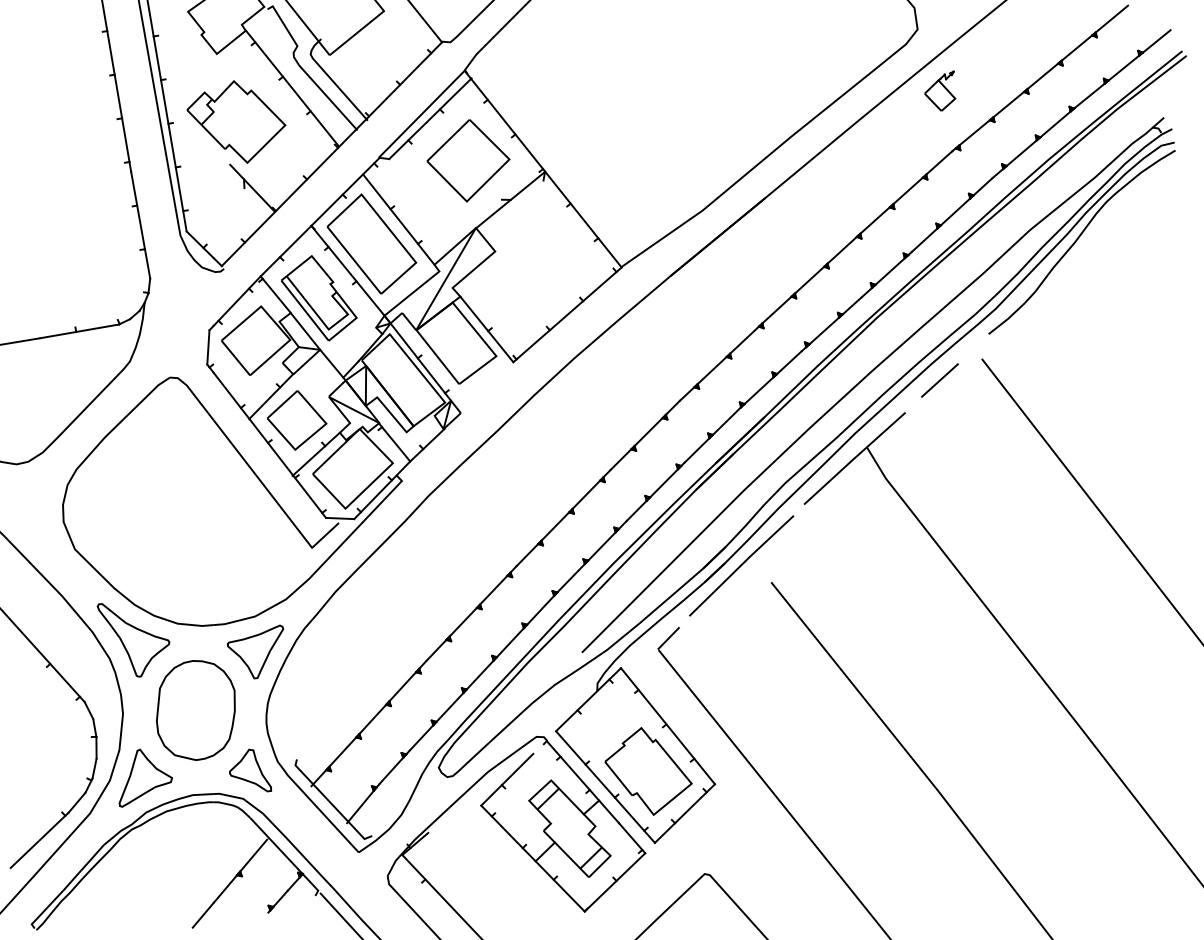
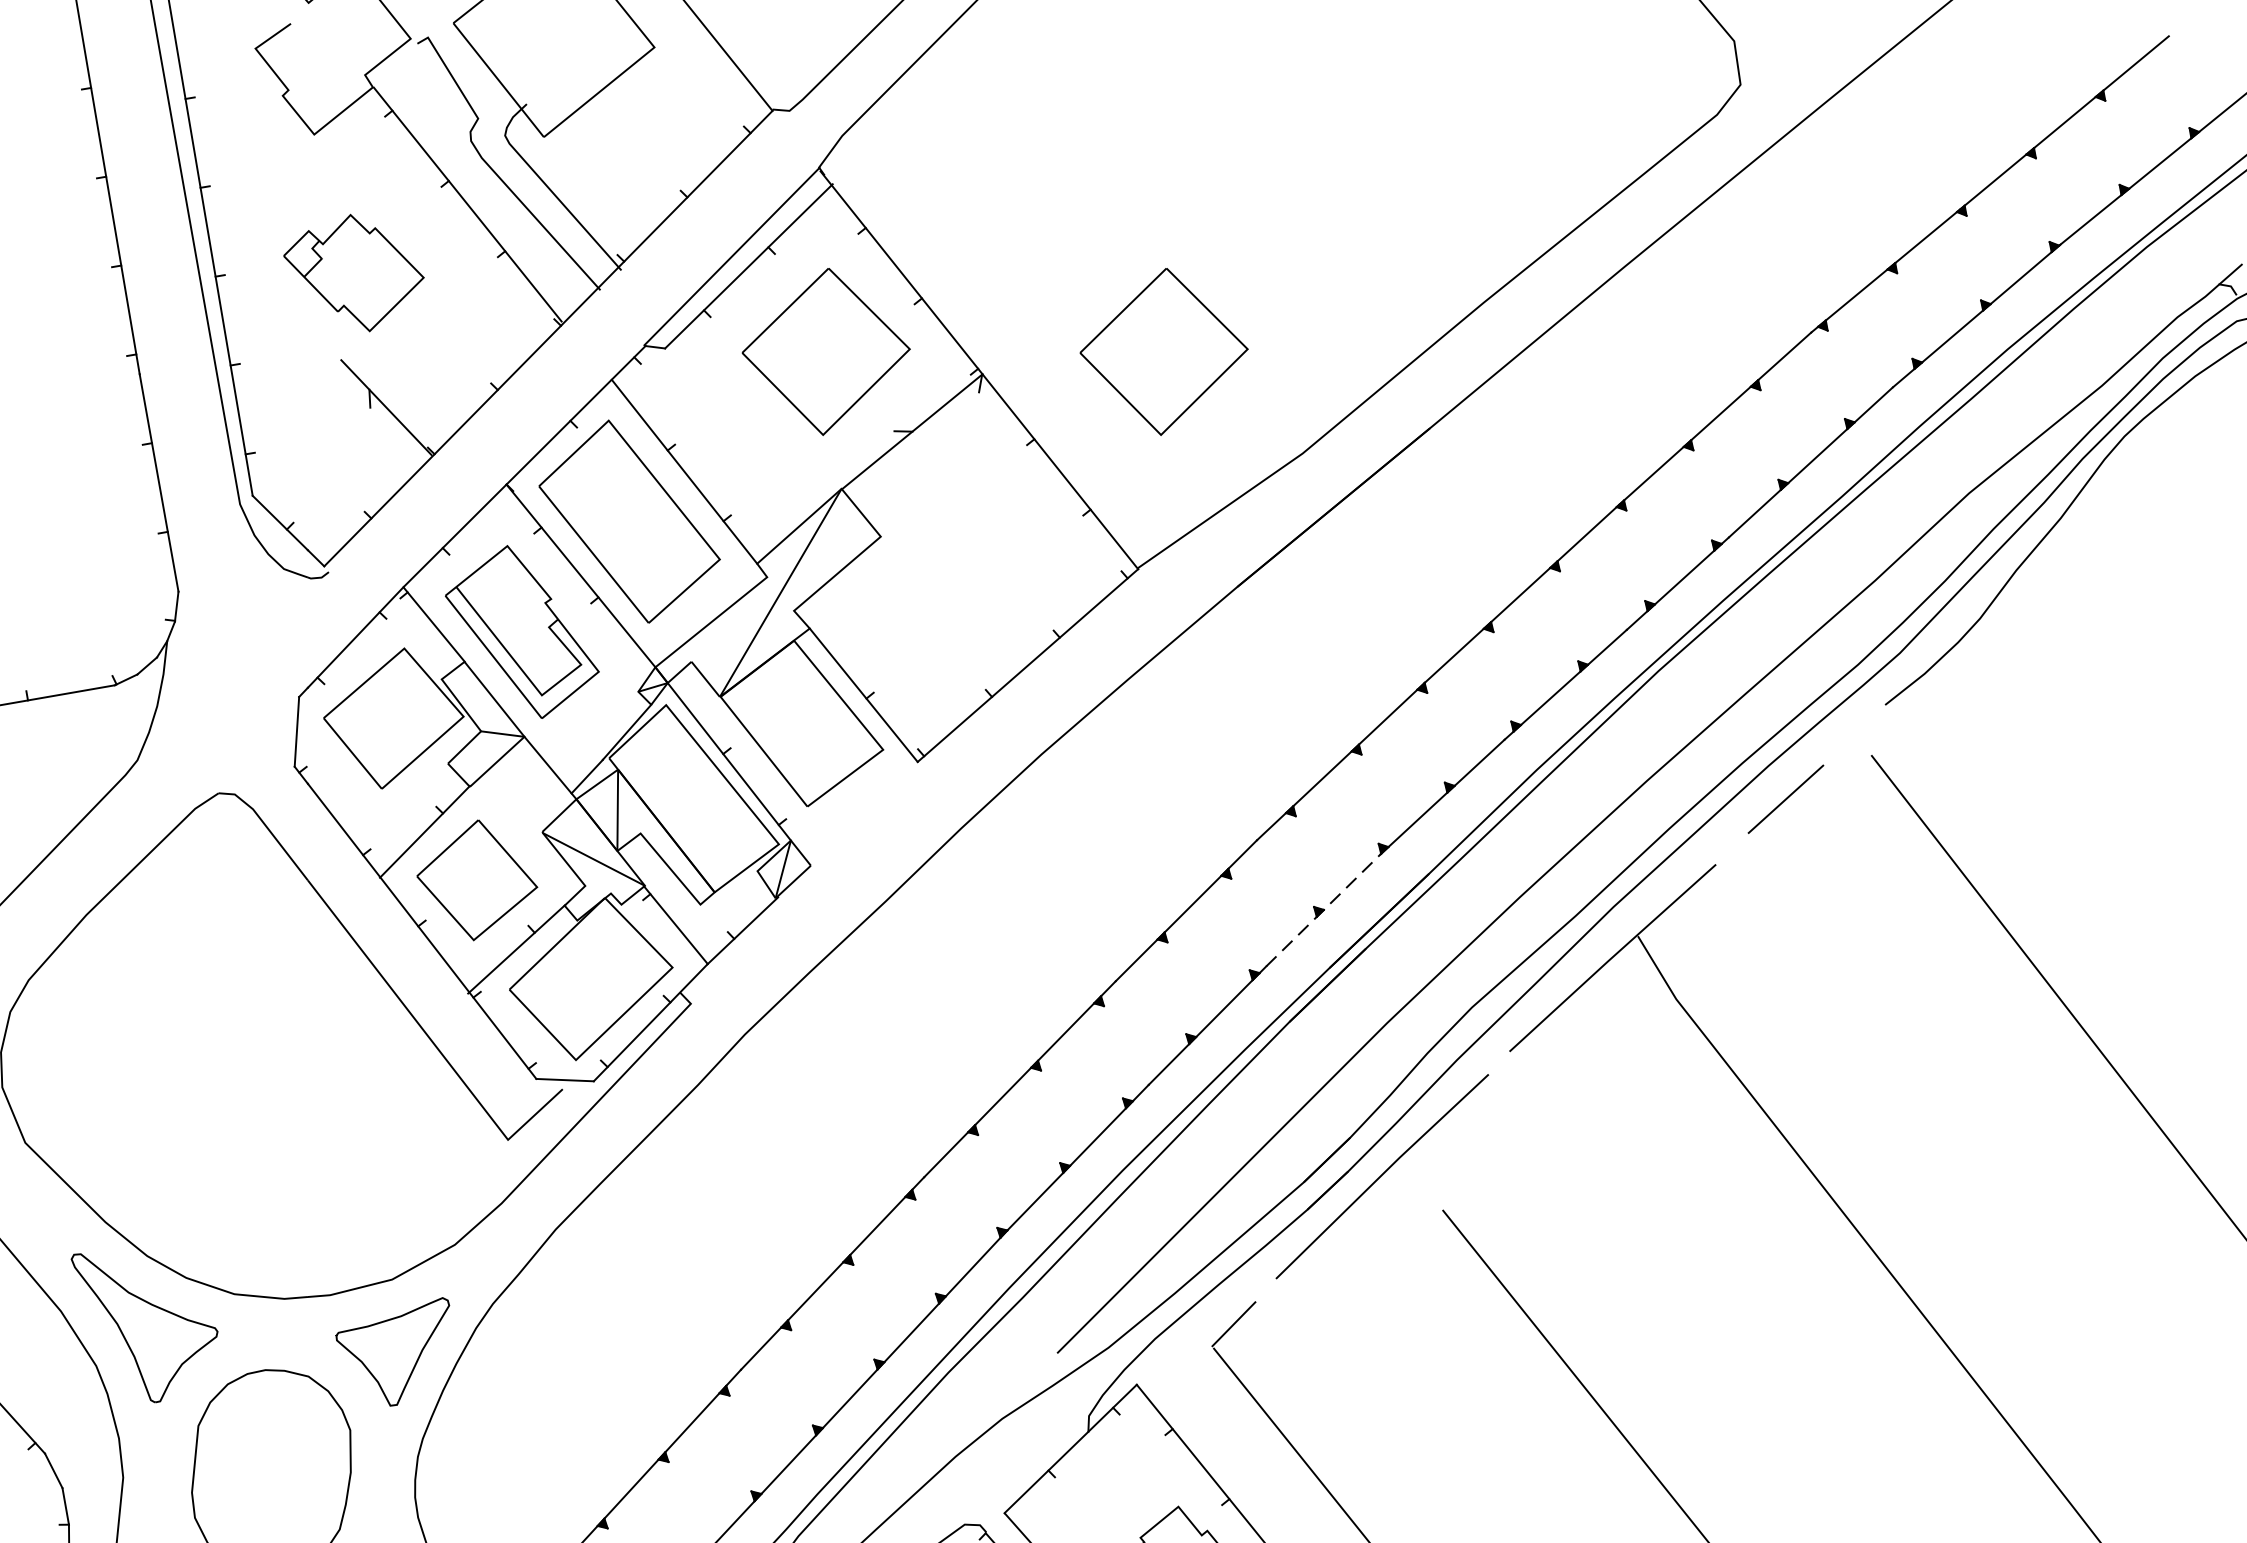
part: (940, 90) -> (1787, 208), removed
part: (236, 121) -> (354, 272), size x0.7
part: (634, 160) -> (1164, 351), added
line: (713, 434) -> (1325, 909), solid -> dashed

